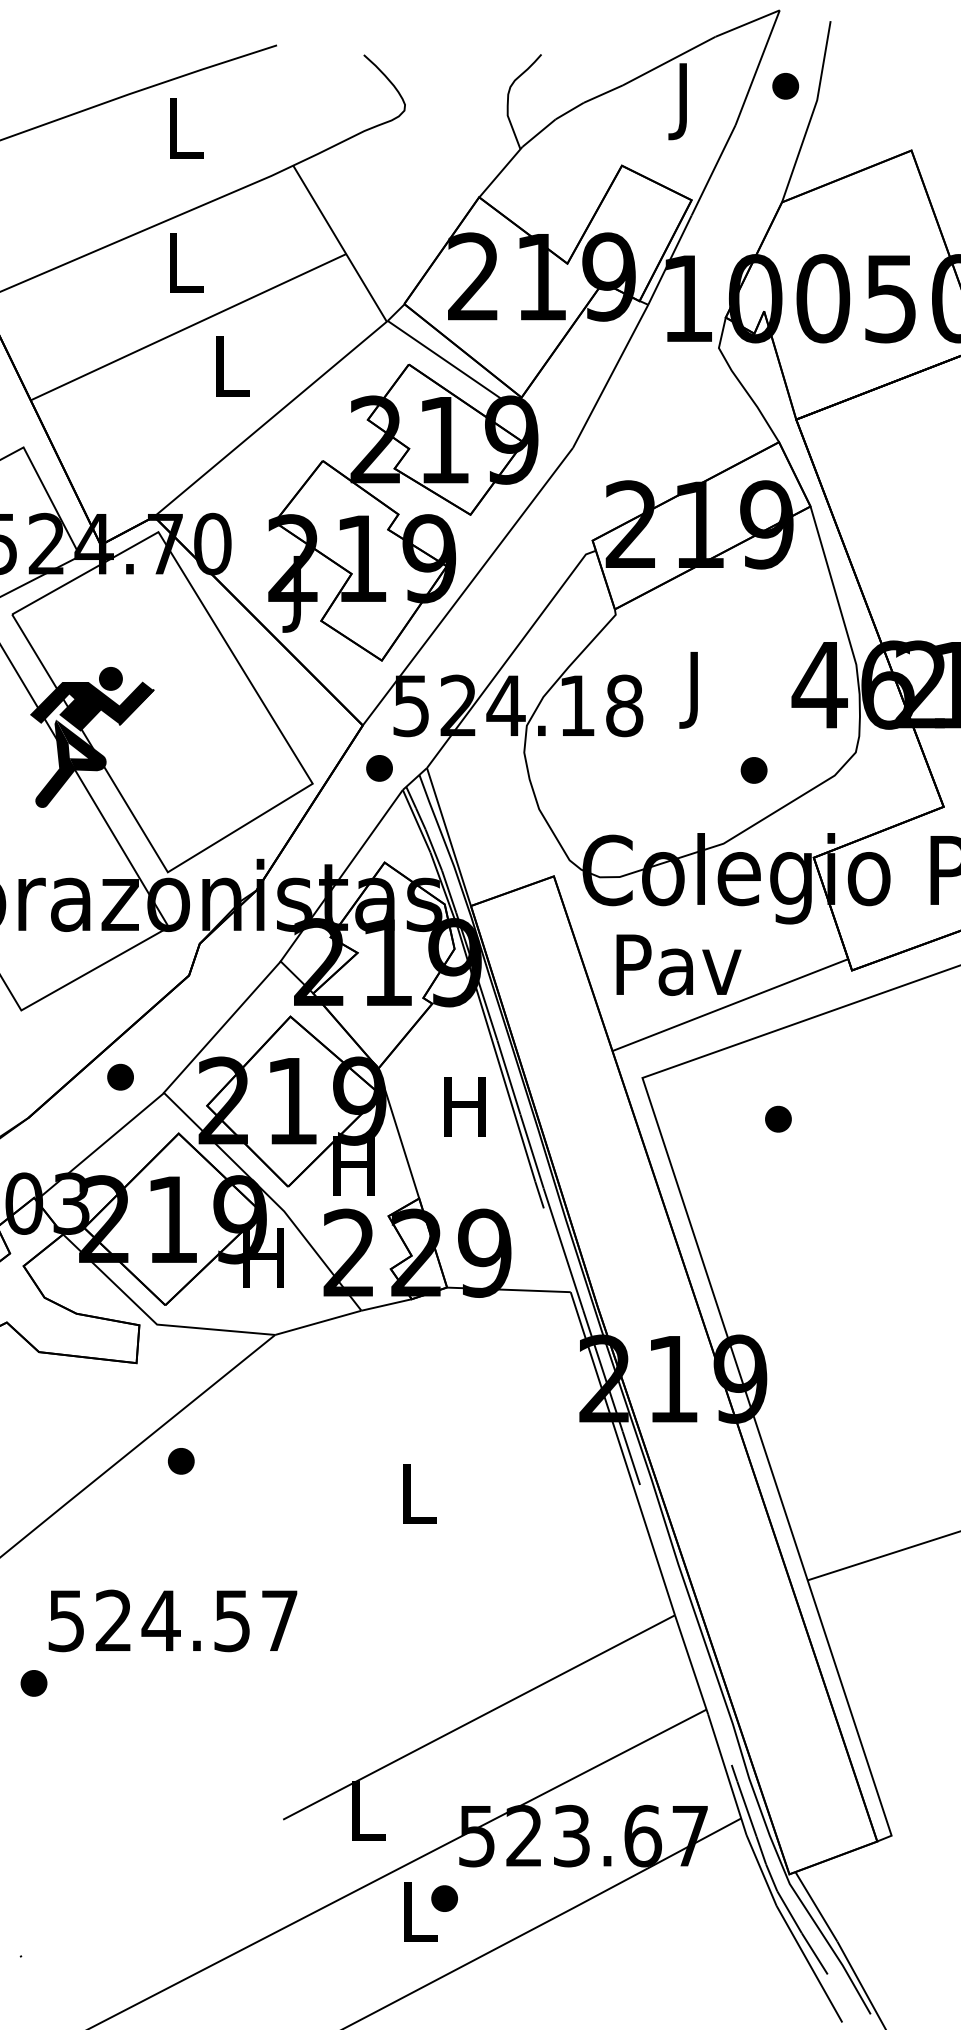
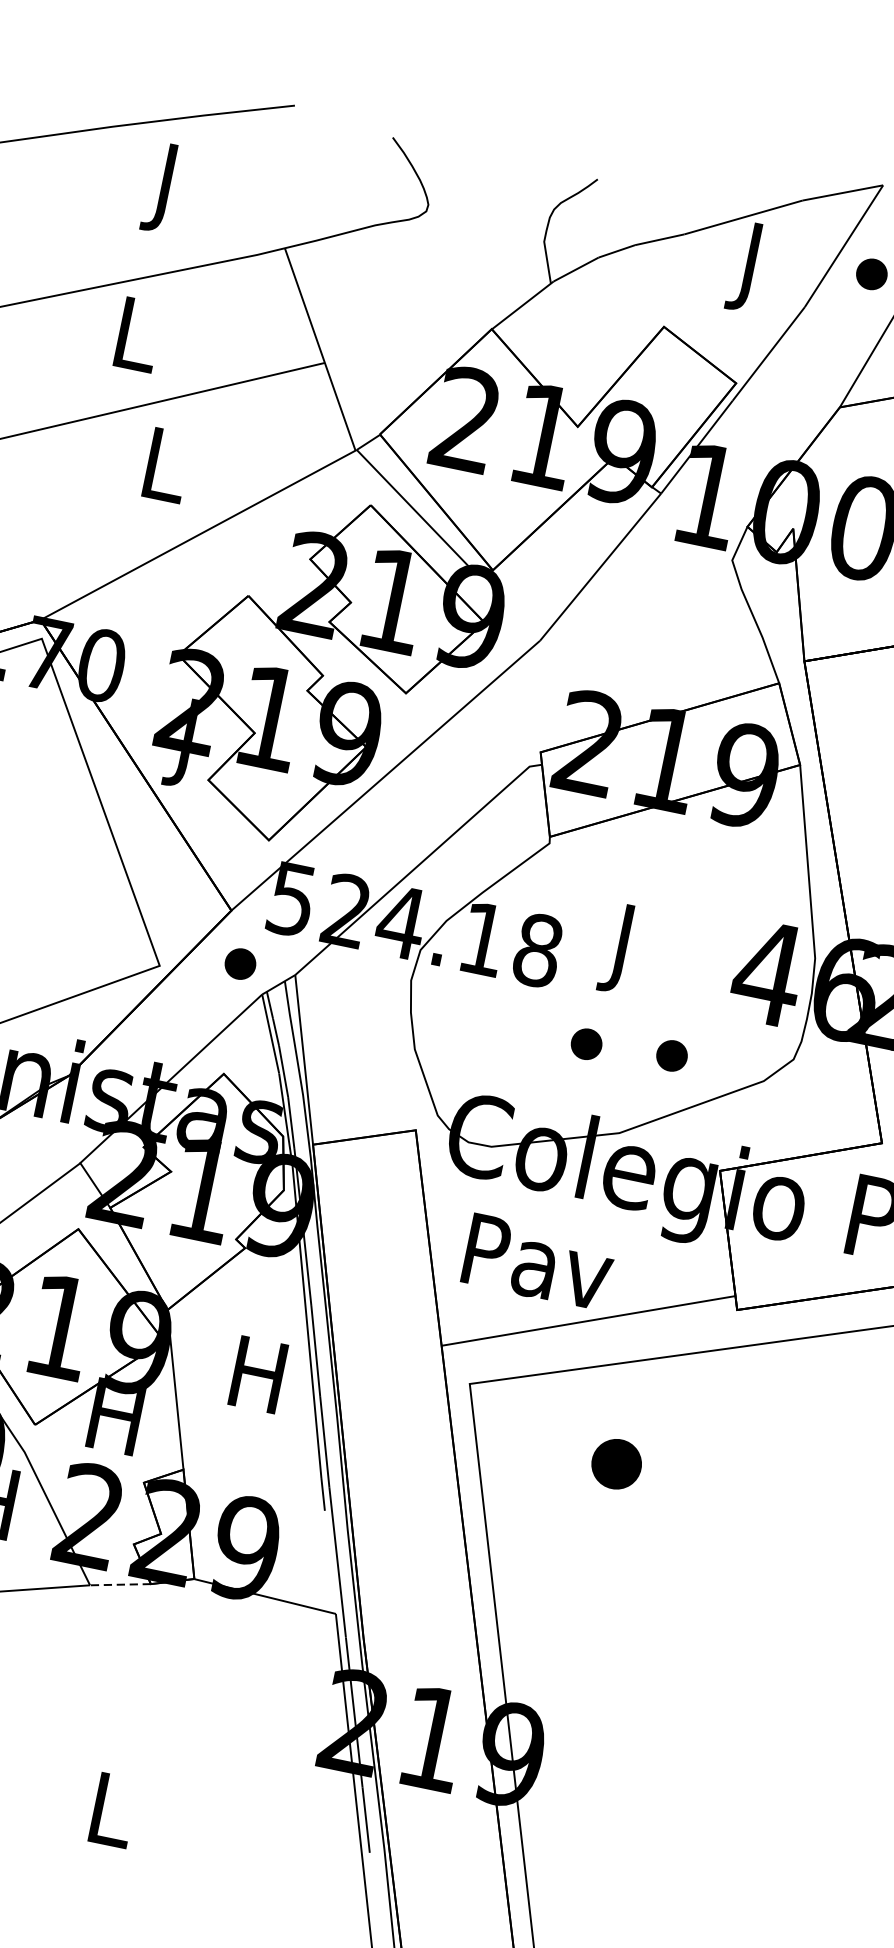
text: (185, 136) -> (167, 188), L -> J
part: (680, 775) -> (585, 1044), added
part: (778, 1118) -> (617, 1463), size x1.6
line: (386, 1304) -> (120, 1584), solid -> dashed

